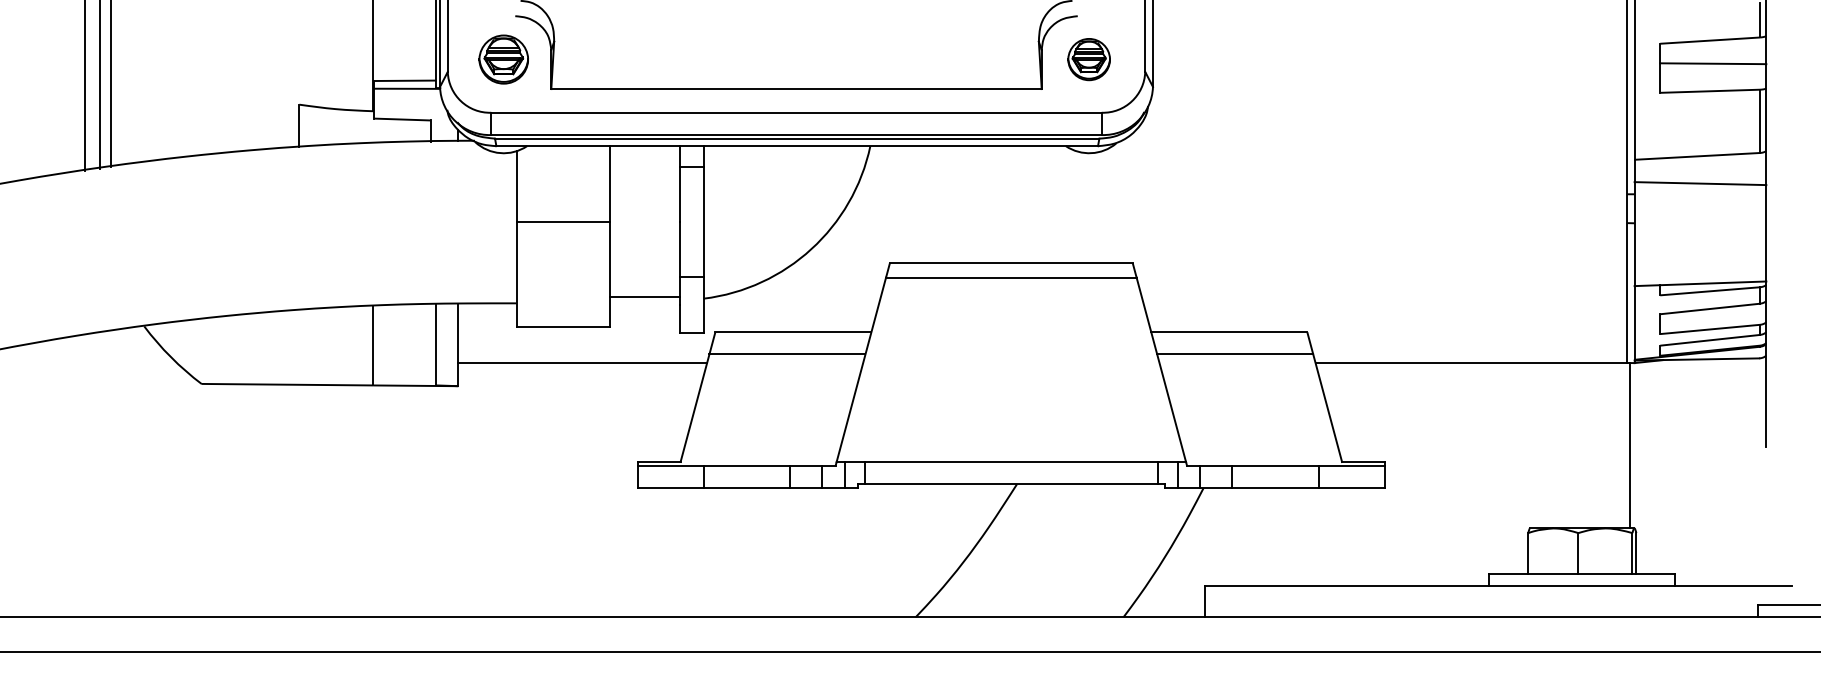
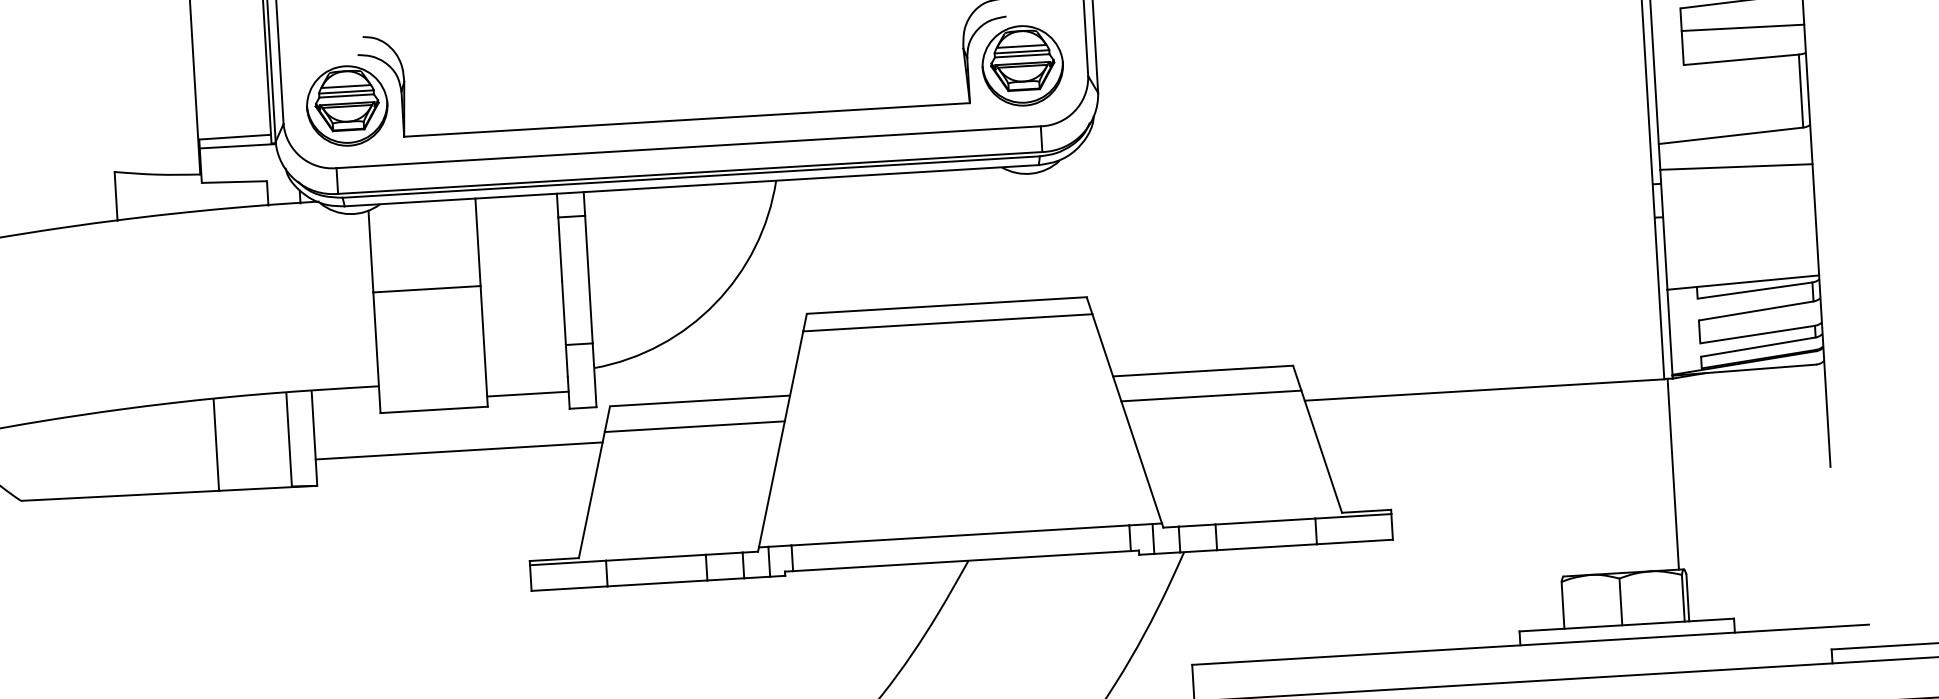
part: (503, 59) -> (346, 105), size x1.43
part: (1088, 59) -> (1021, 65), size x1.67
line: (644, 296) -> (527, 393), moved

